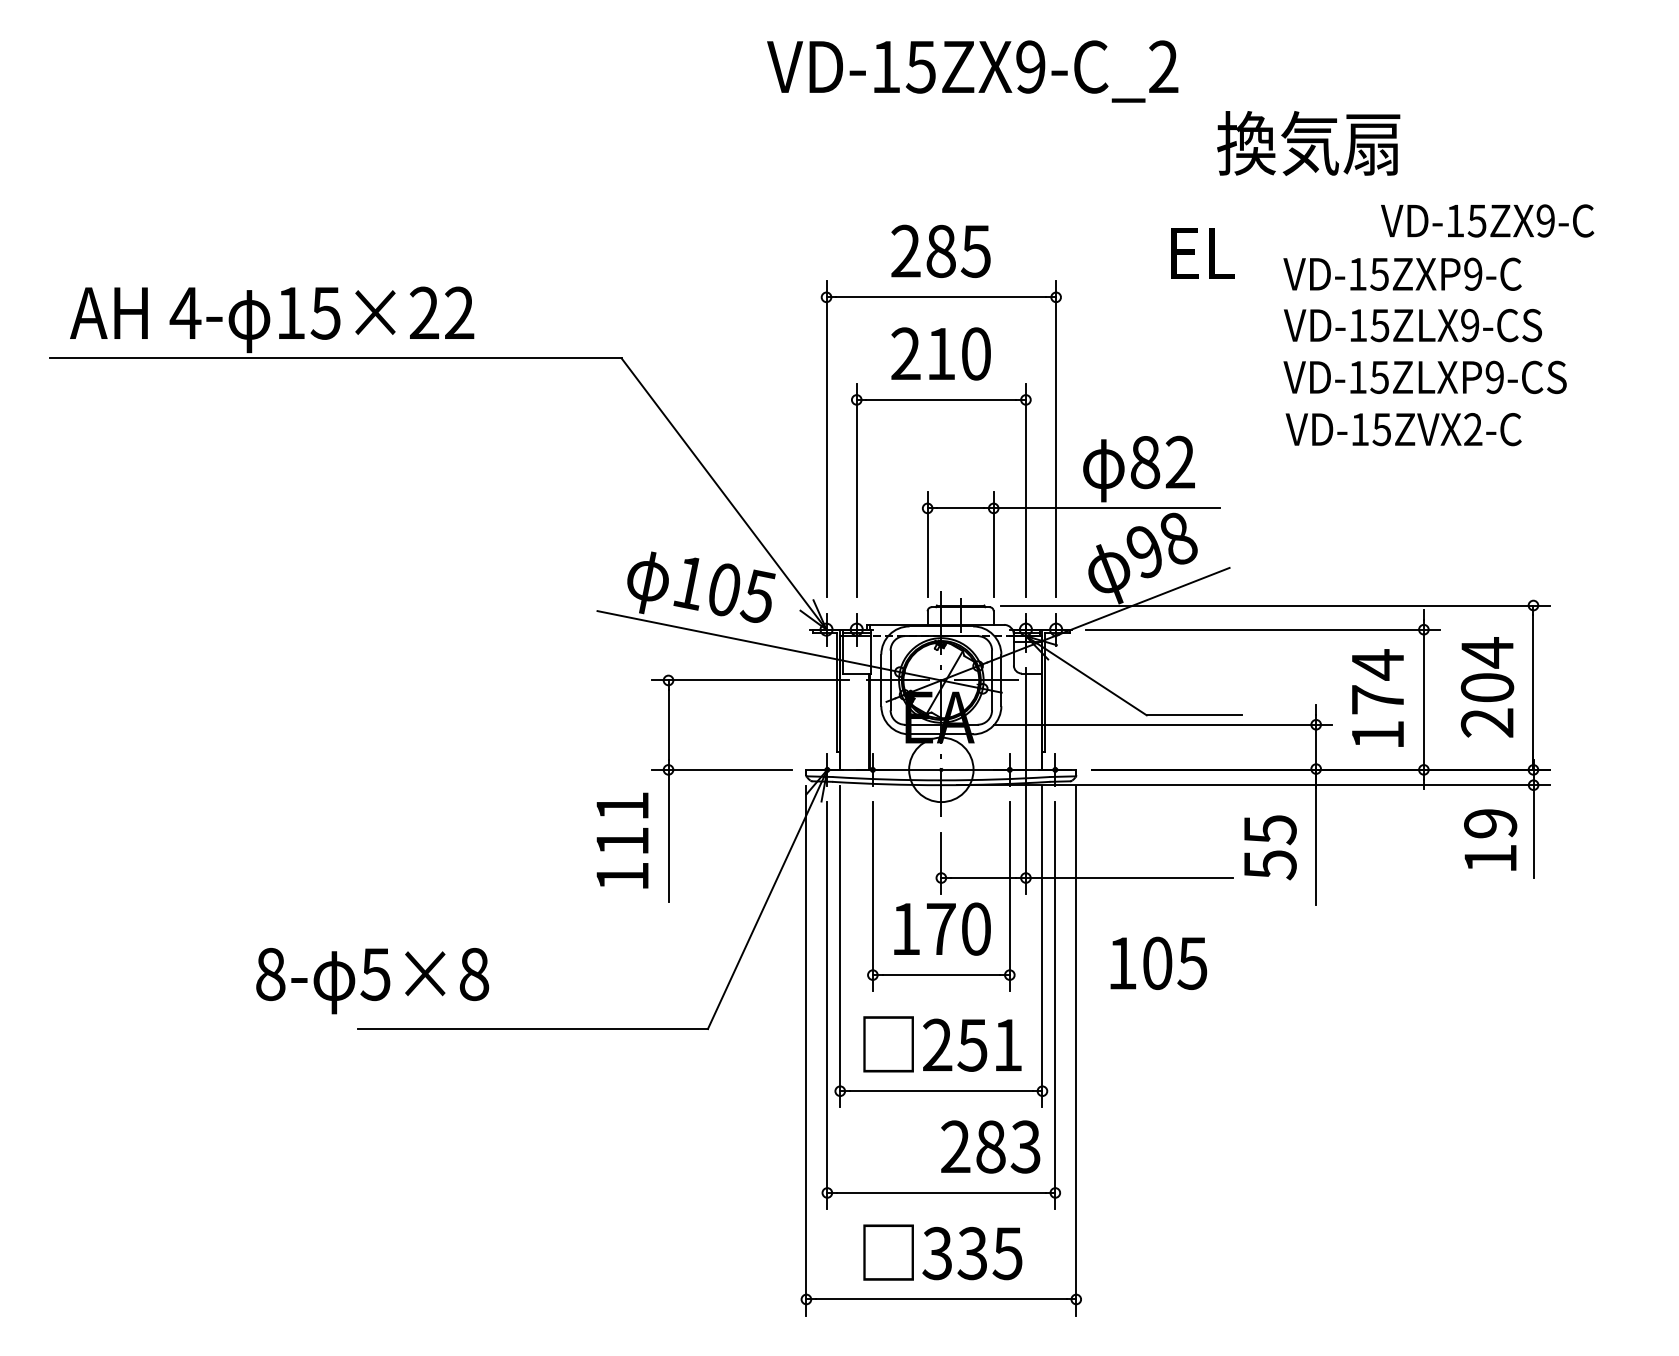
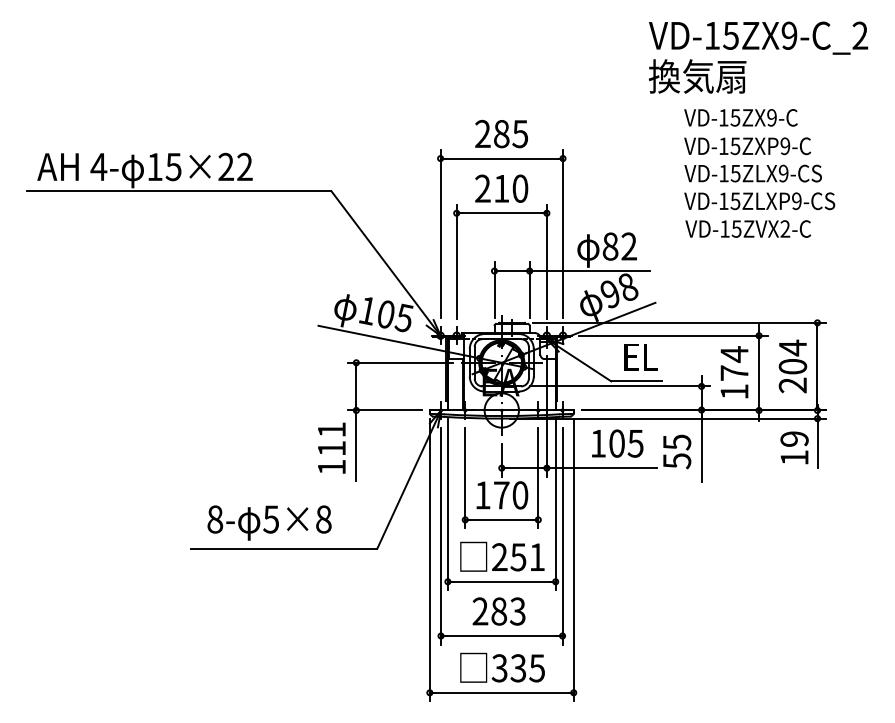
text: (972, 70) -> (758, 37), moved
text: (1486, 220) -> (740, 117), moved
text: (1201, 254) -> (640, 357), moved
text: (1158, 963) -> (617, 443), moved
text: (372, 980) -> (269, 522), moved
text: (989, 1146) -> (498, 611), moved

